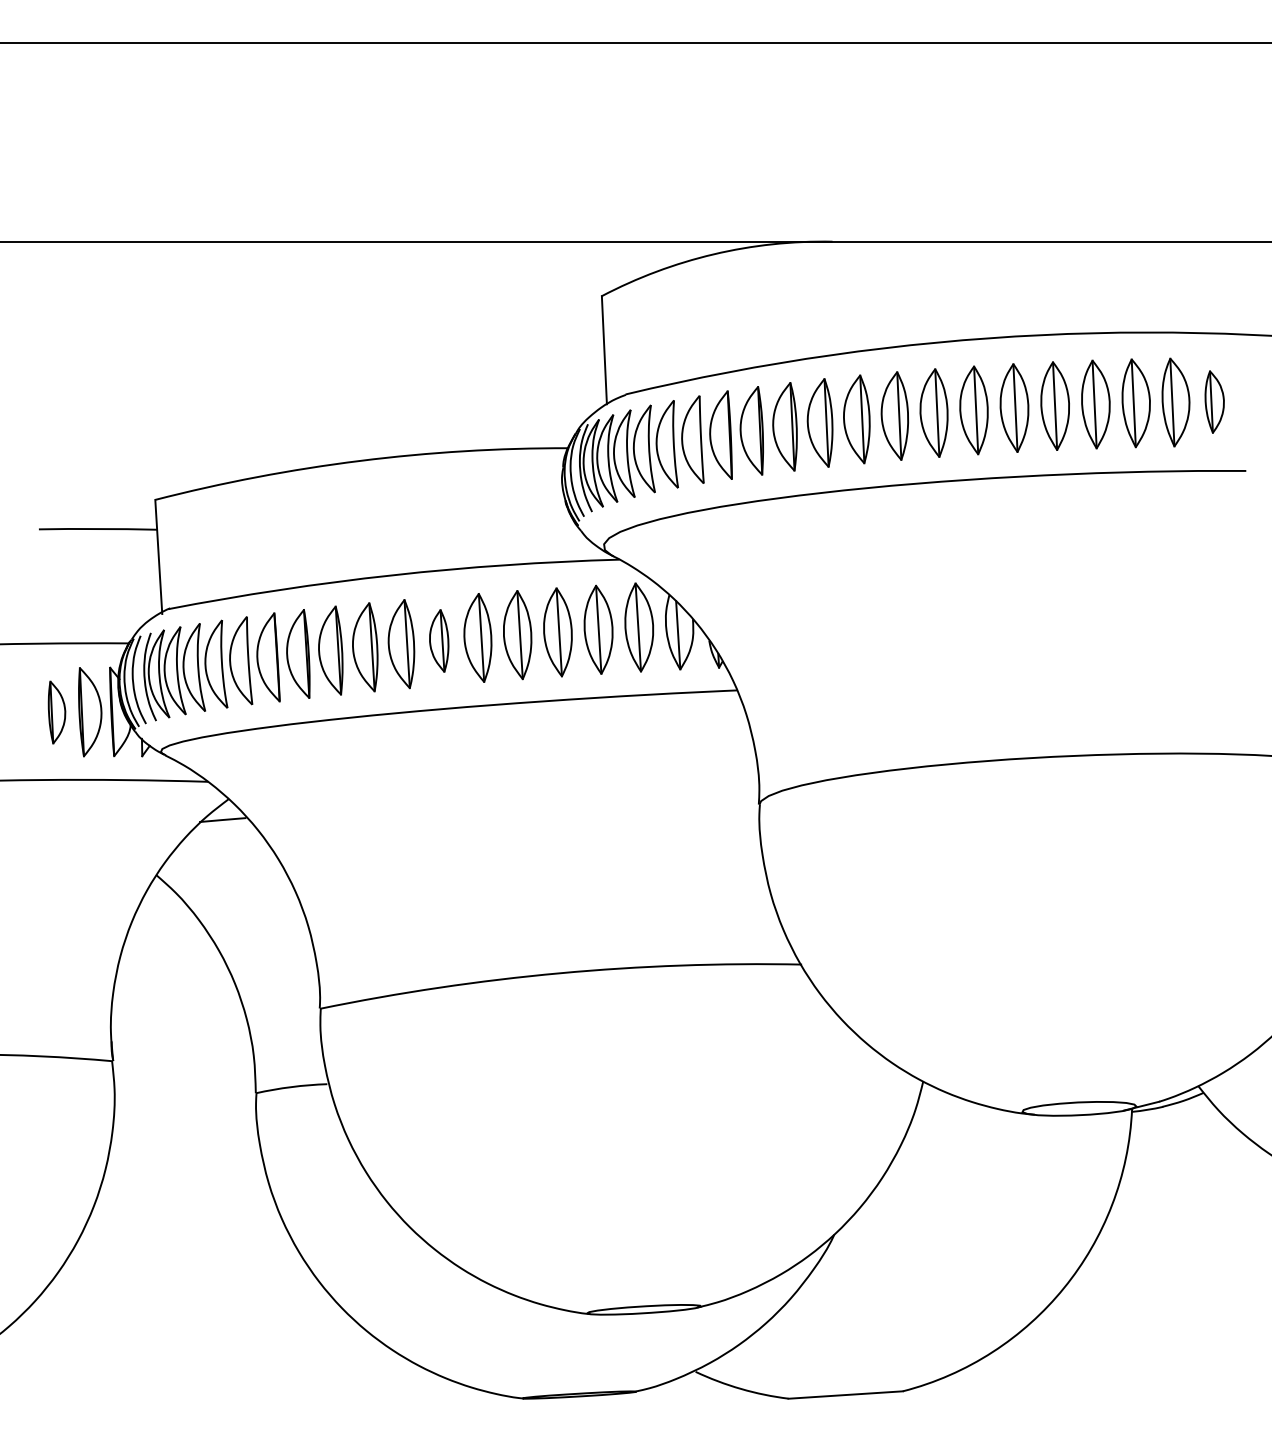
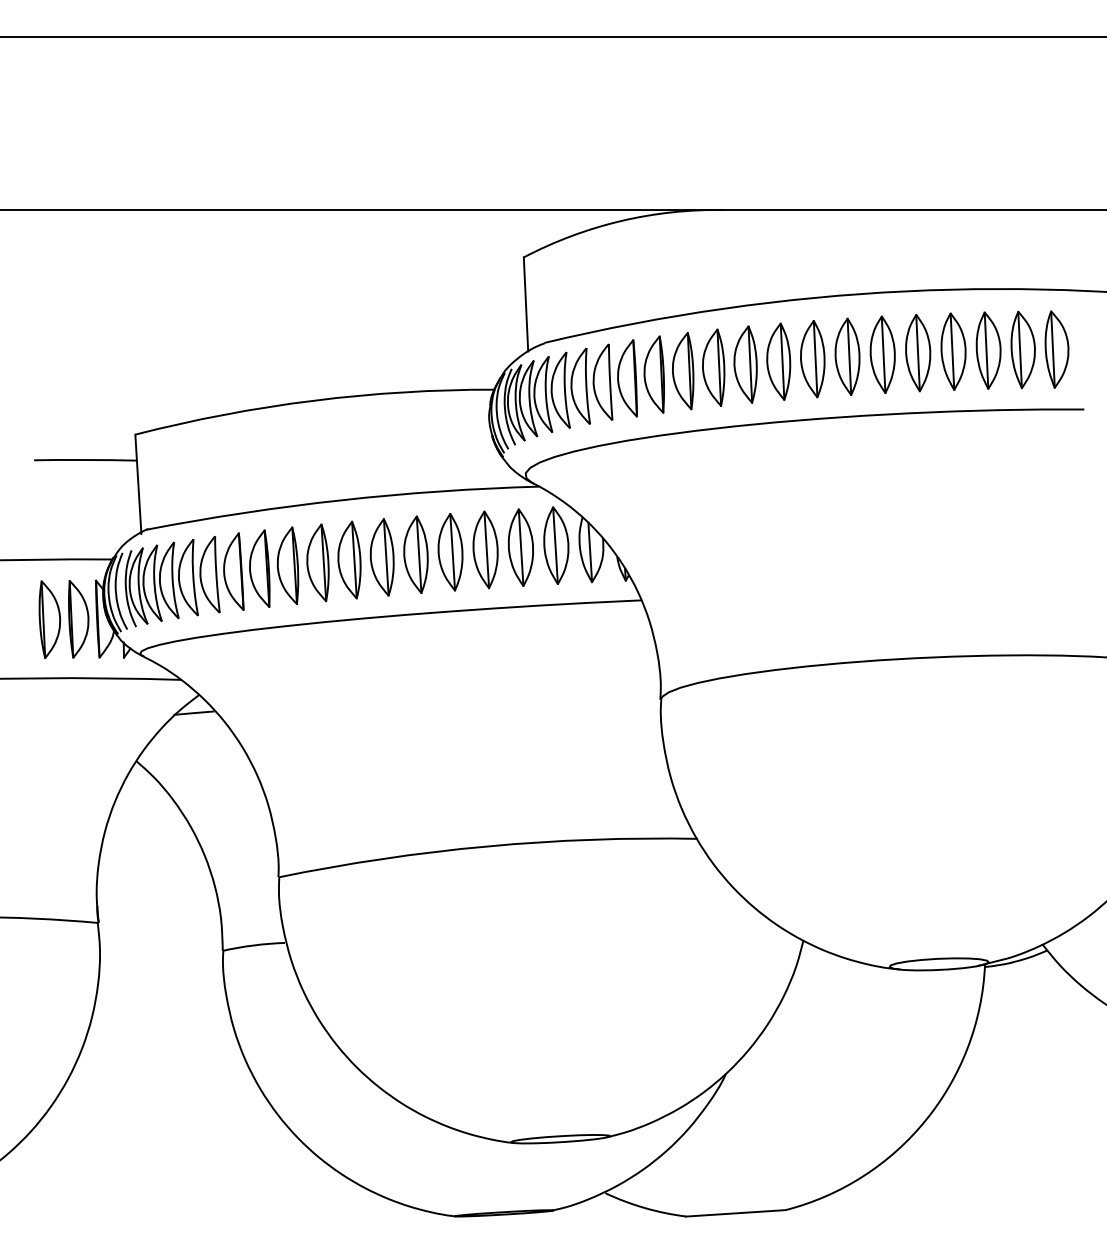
part: (1214, 401) -> (1056, 349), size x1.43
part: (439, 640) -> (382, 556), size x1.43
part: (56, 712) -> (49, 619), size x1.43

